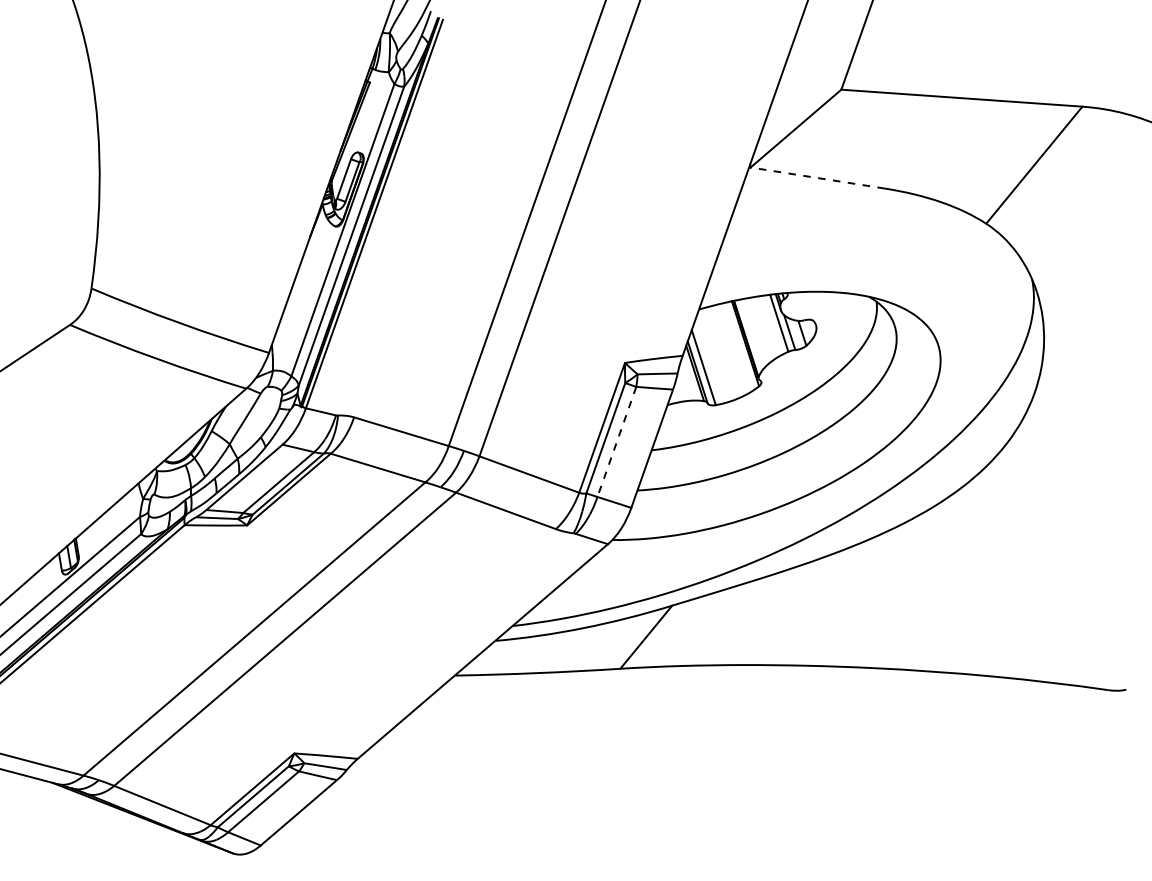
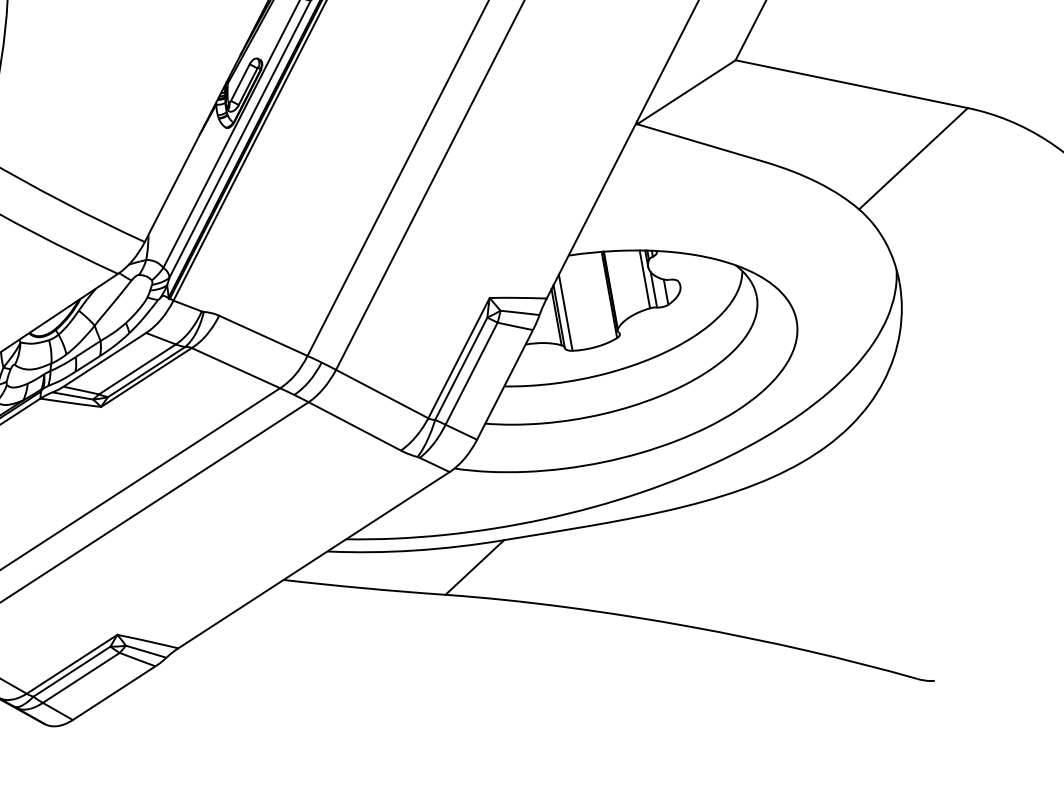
line: (817, 178) -> (700, 143), dashed -> solid
line: (616, 442) -> (471, 374), dashed -> solid

